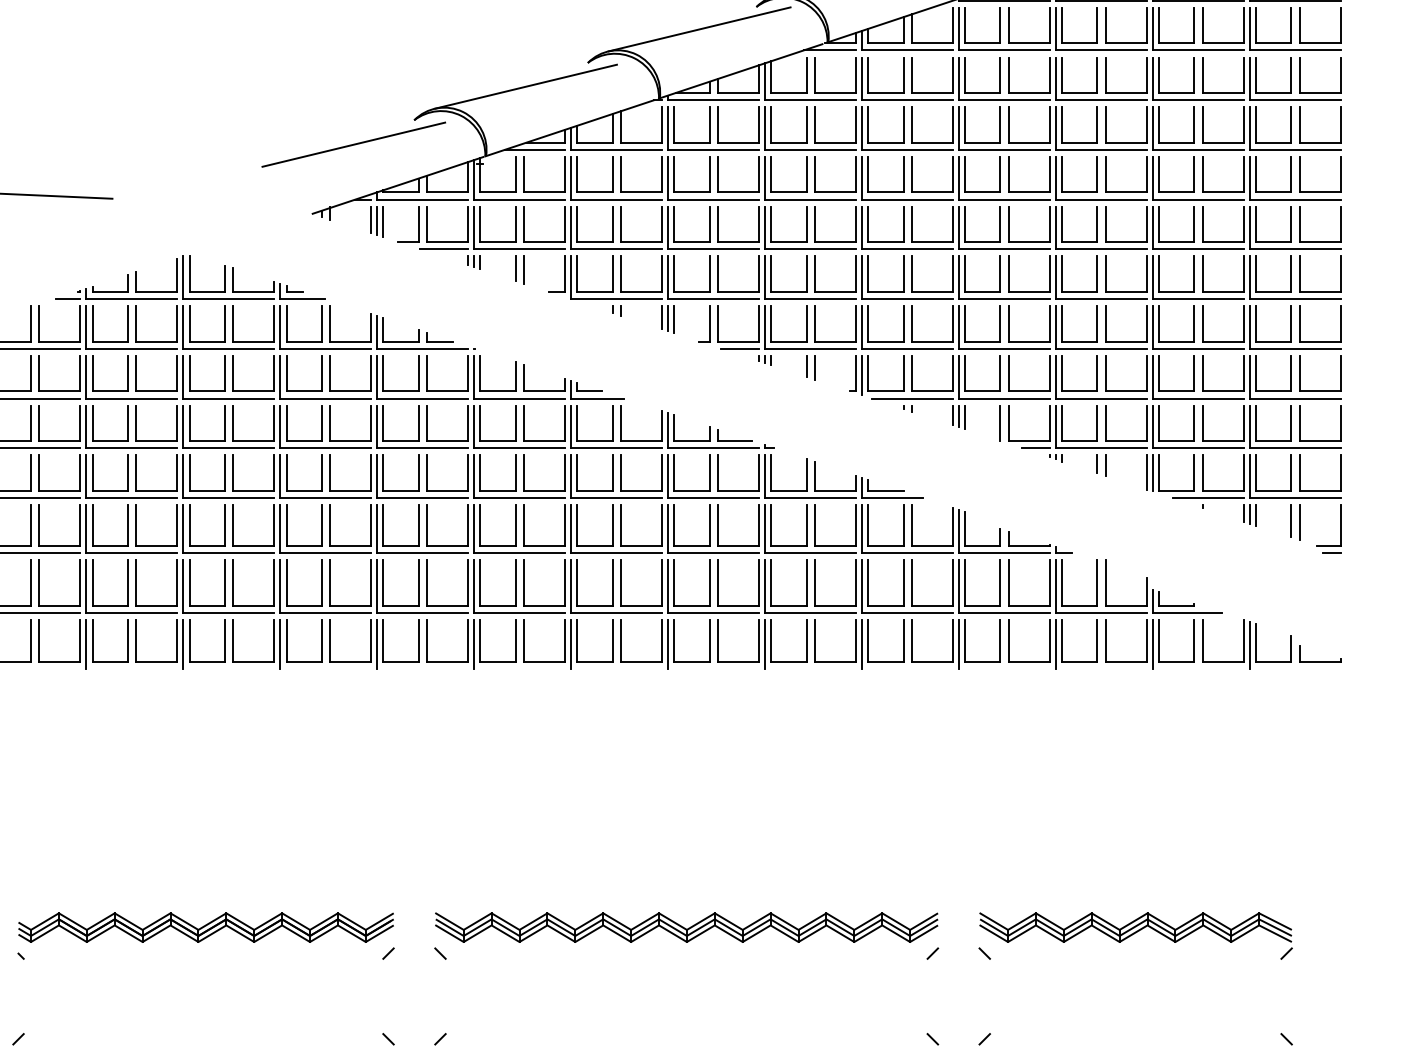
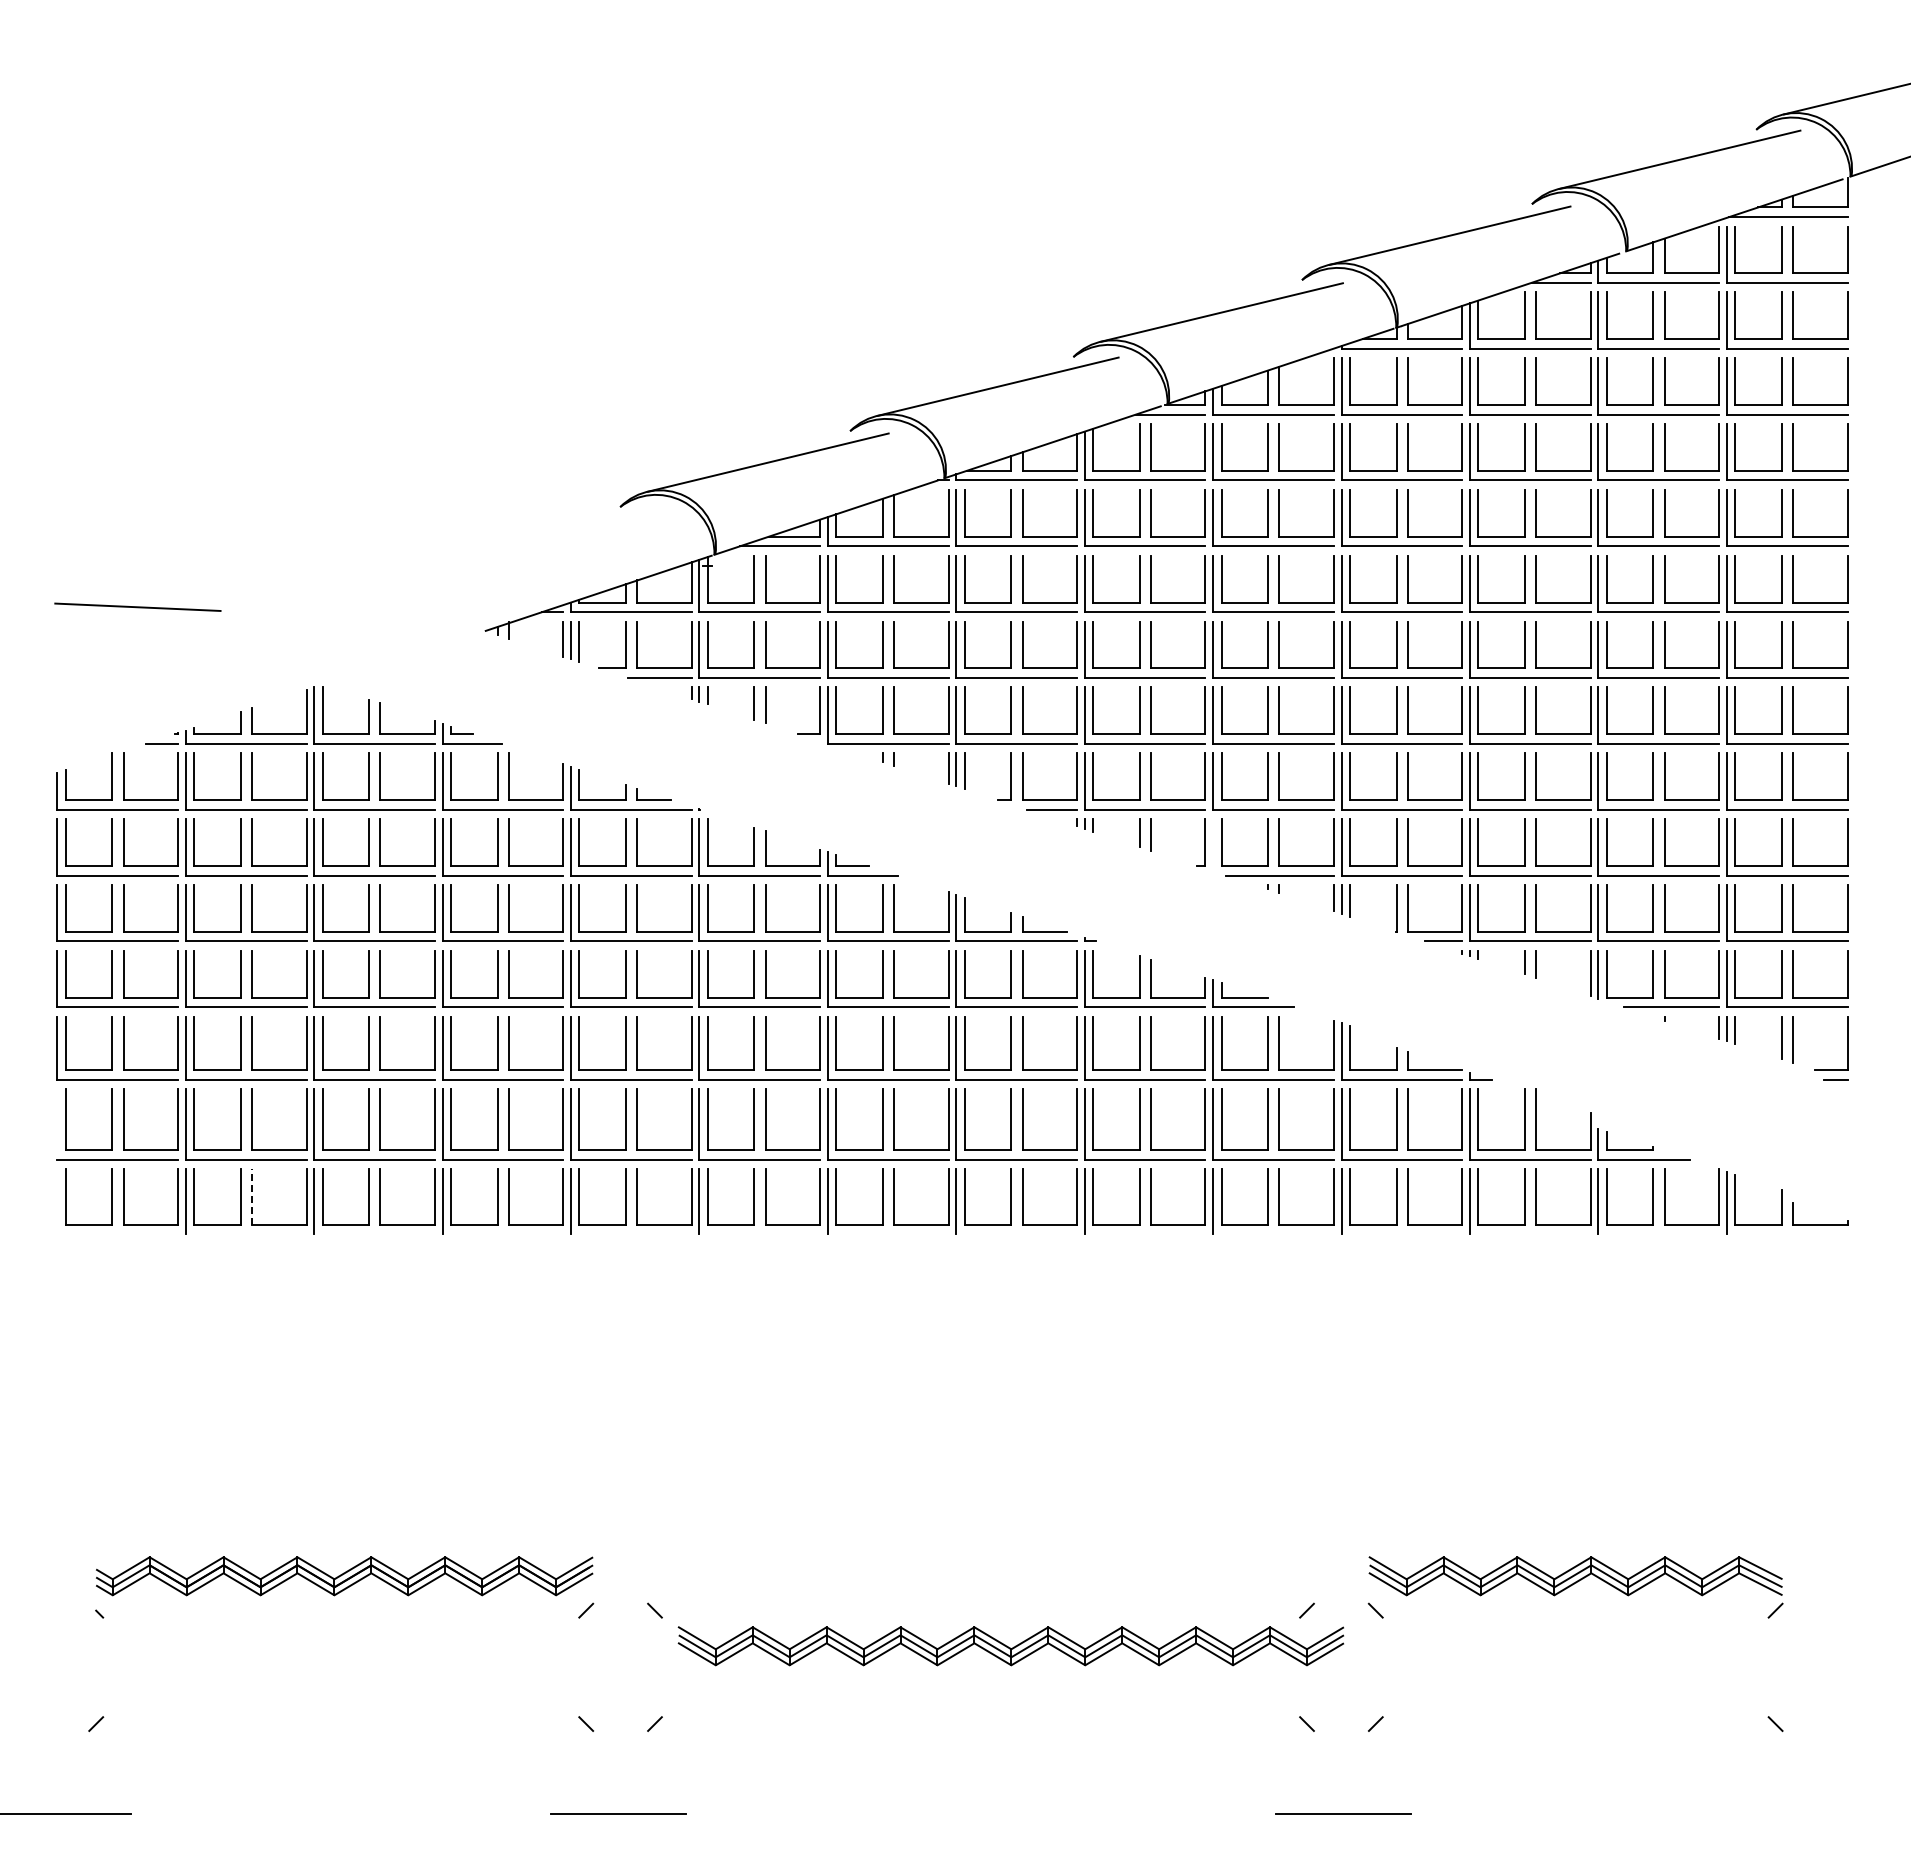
line: (354, 144) -> (540, 539), removed
line: (862, 375) -> (1213, 845), removed
line: (136, 640) -> (252, 1196), solid -> dashed
part: (686, 927) -> (1010, 1646), moved

